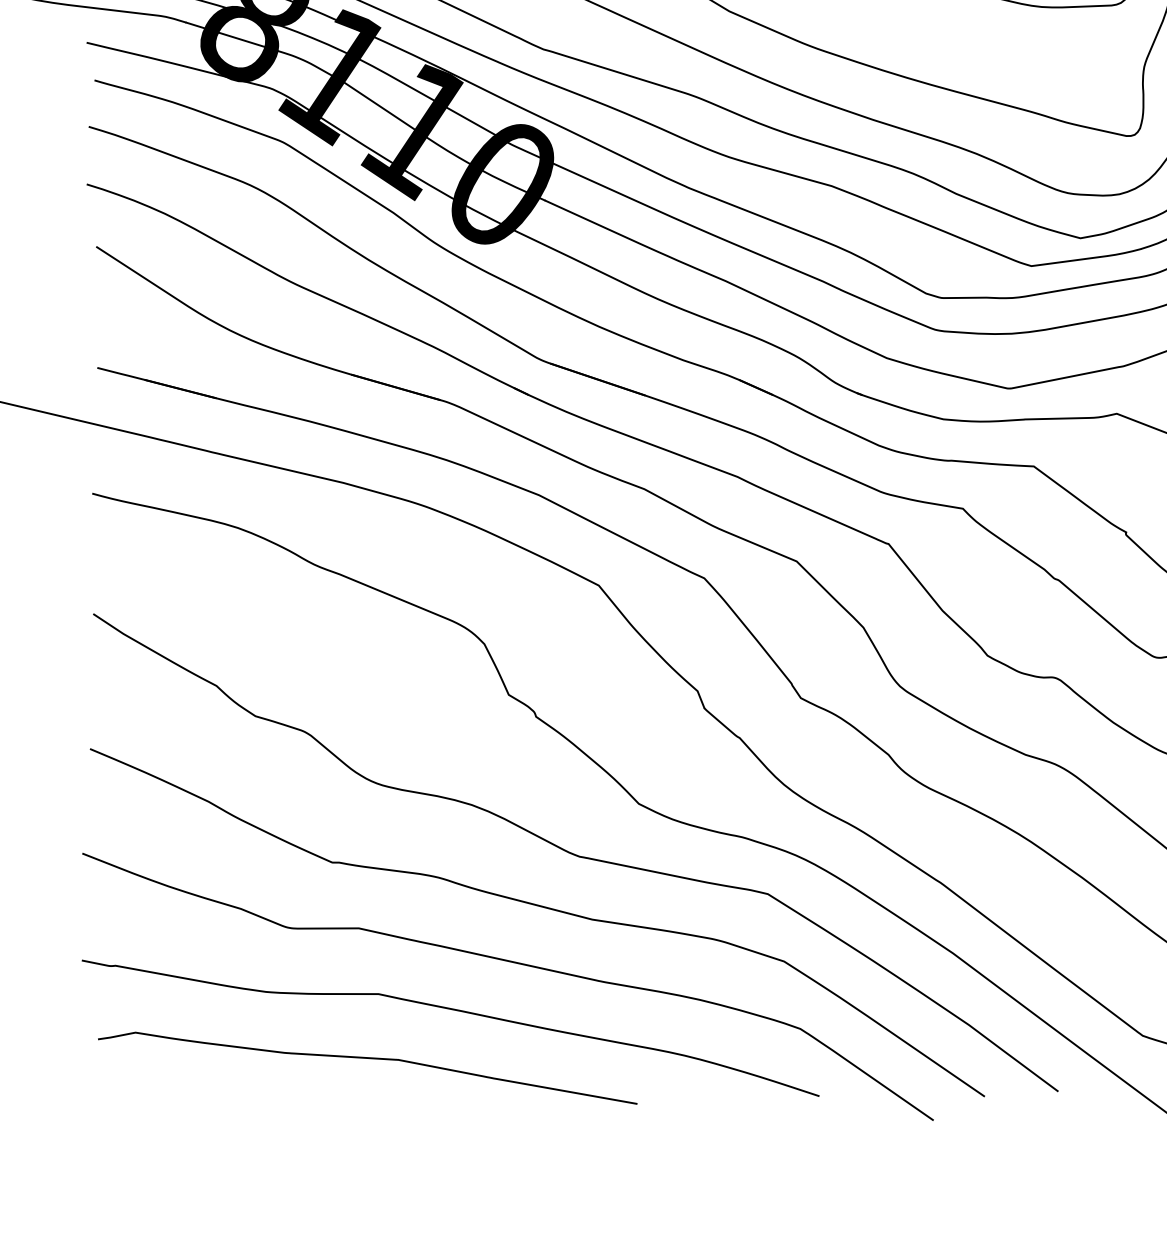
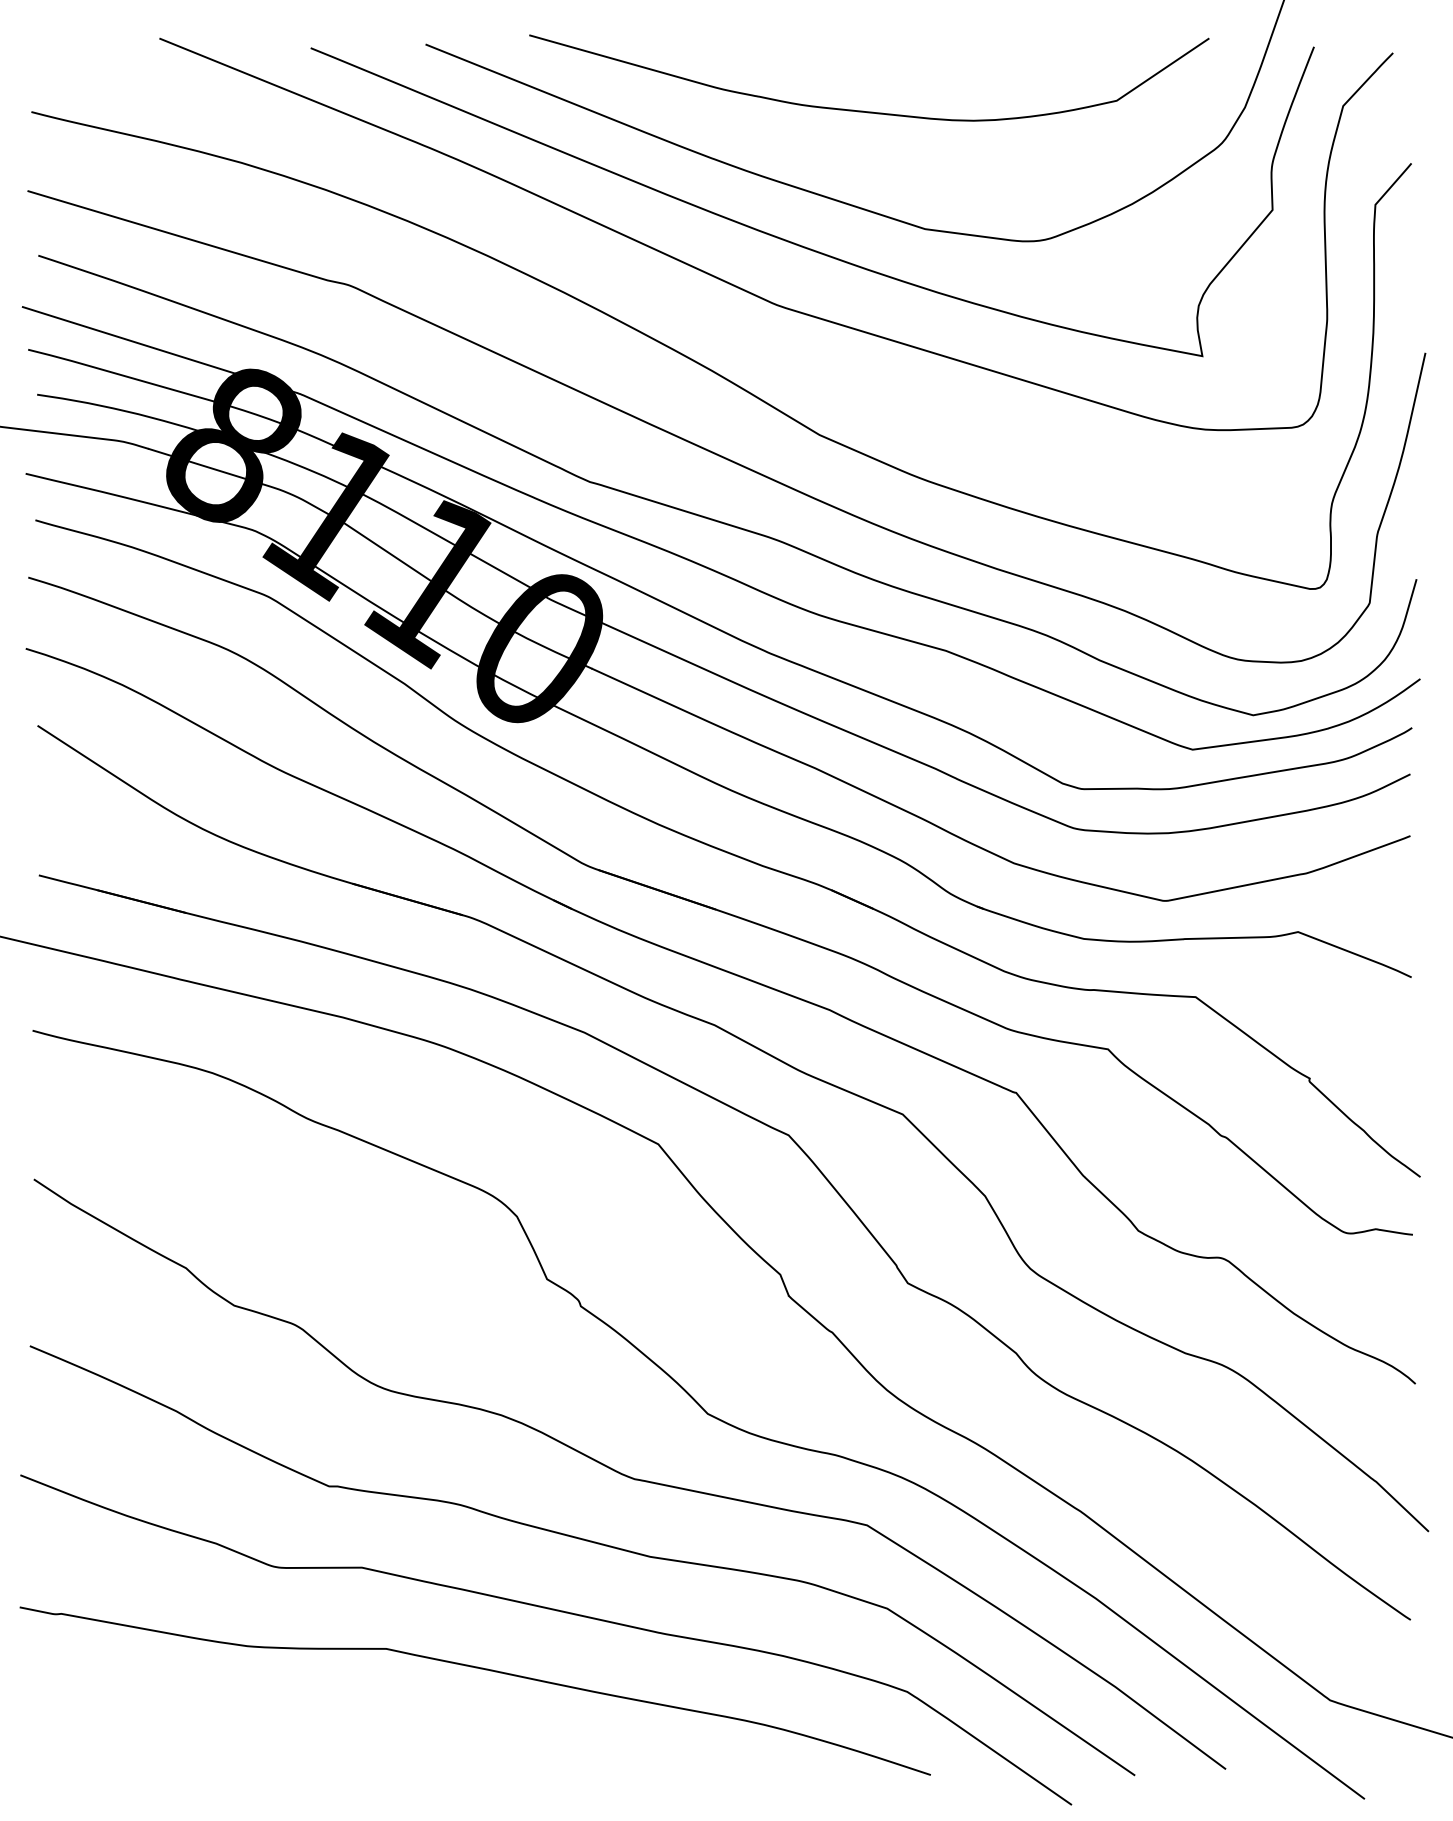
curve: (367, 1058) -> (372, 1728), removed

